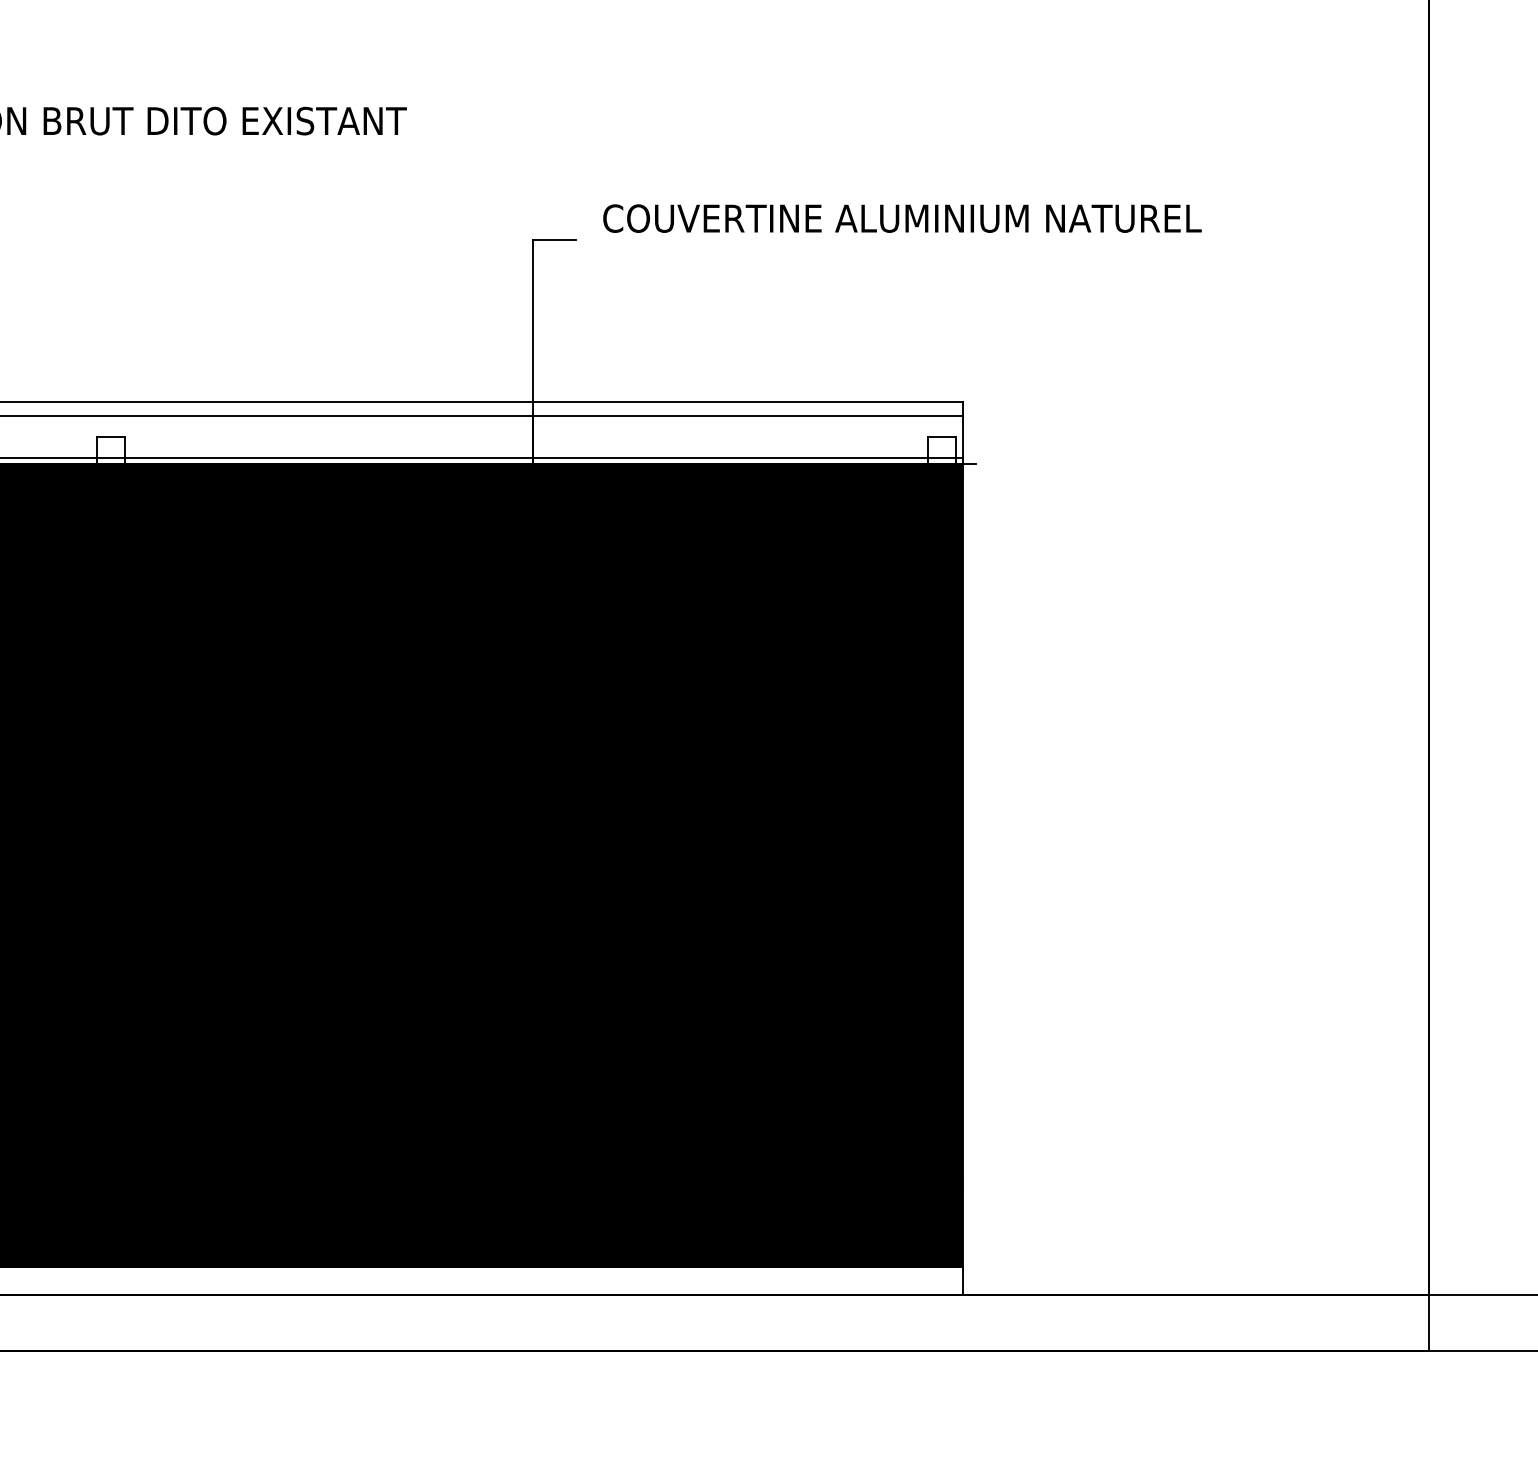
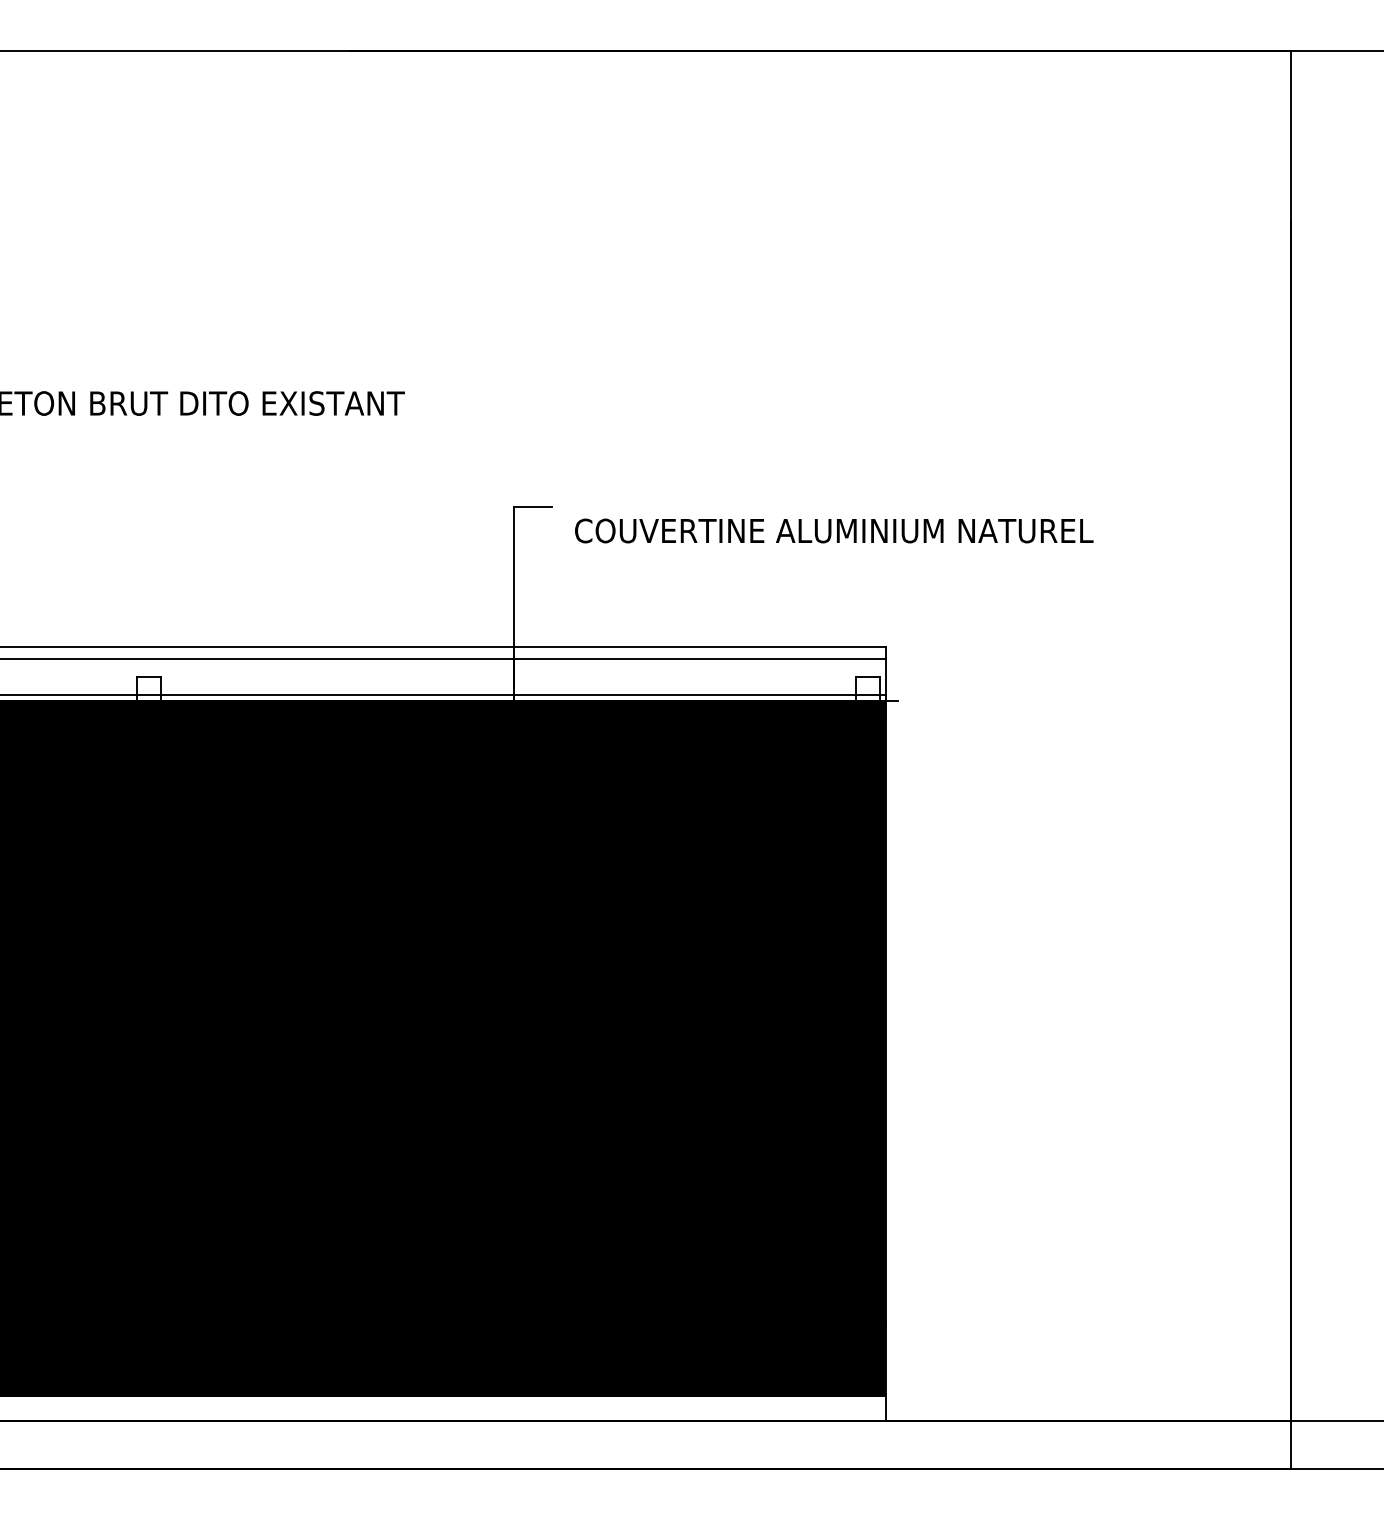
text: (902, 218) -> (834, 530), moved

